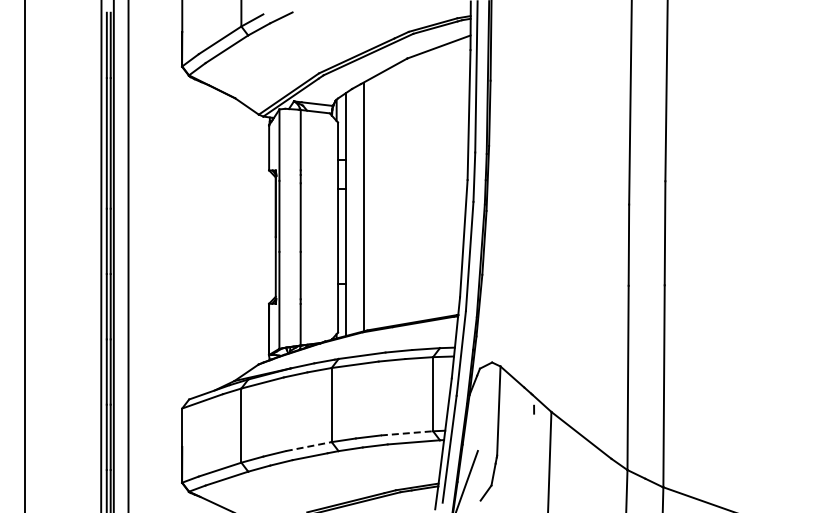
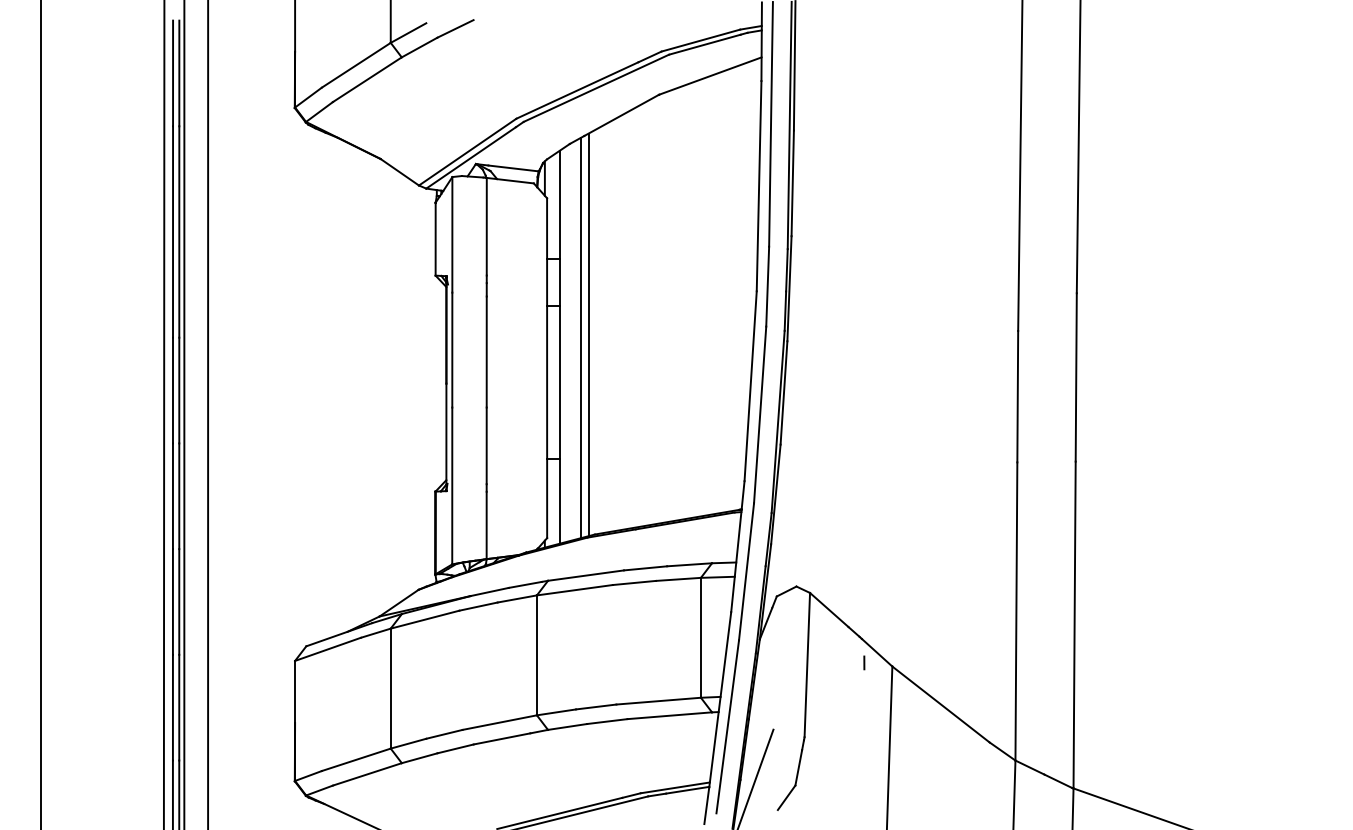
line: (359, 208) -> (581, 337), added
line: (407, 433) -> (659, 701), dashed -> solid
line: (309, 446) -> (500, 722), dashed -> solid

